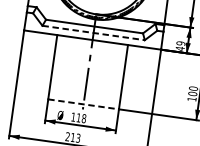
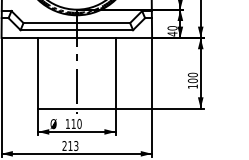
line: (94, 33) -> (77, 30), dashed -> solid
text: (181, 43) -> (173, 28), 49 -> 40
line: (83, 104) -> (76, 108), dashed -> solid
text: (84, 118) -> (79, 123), 118 -> 110

